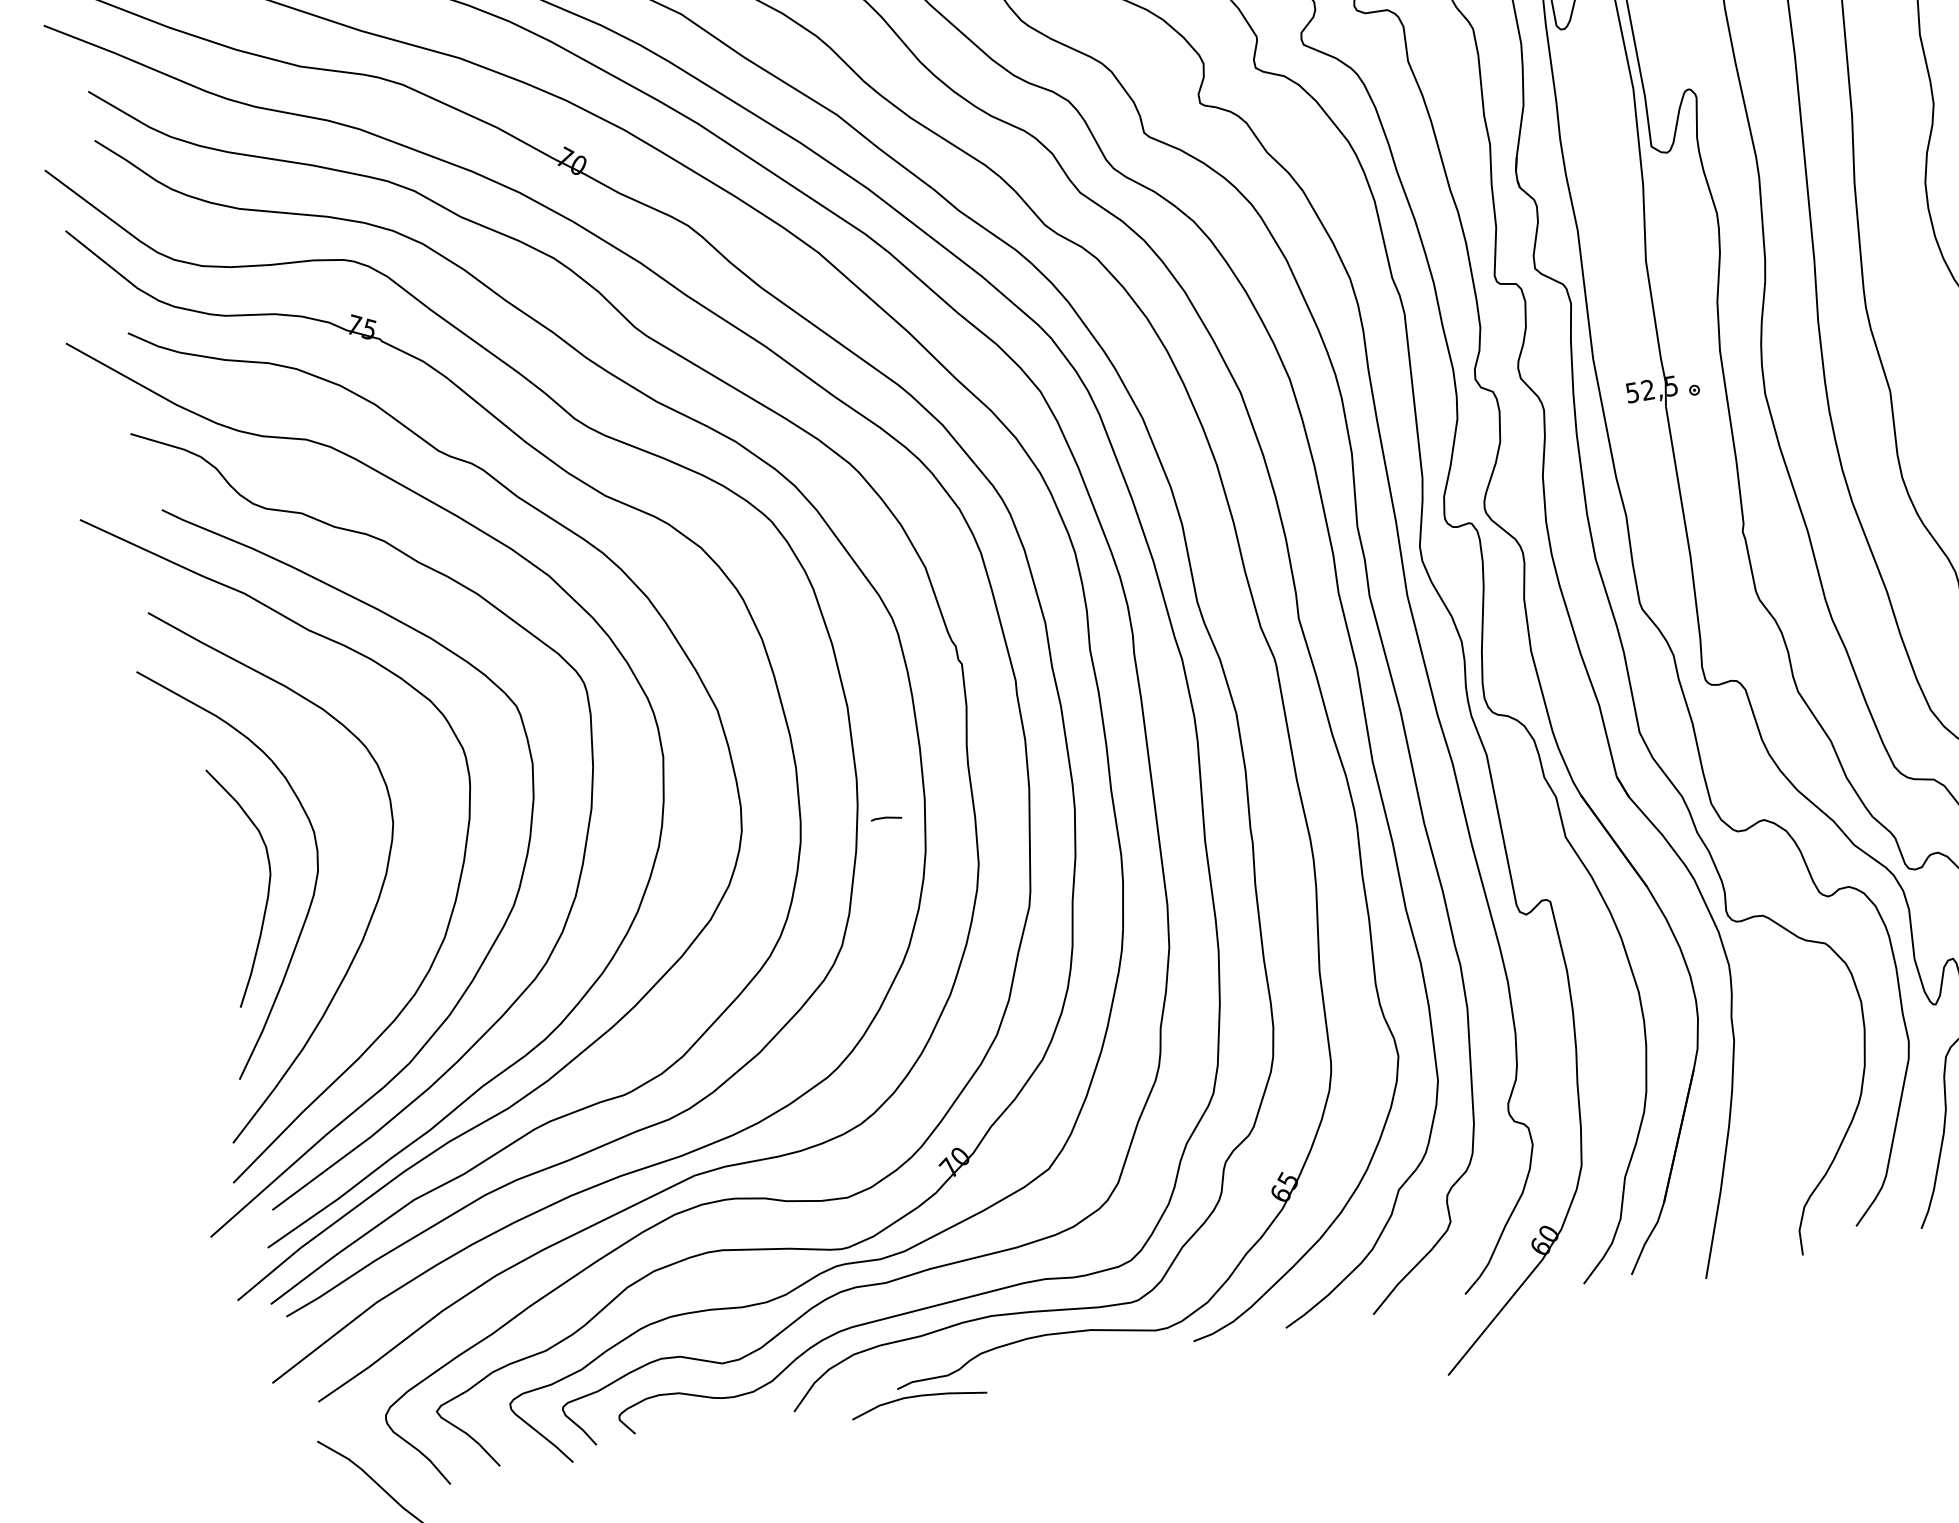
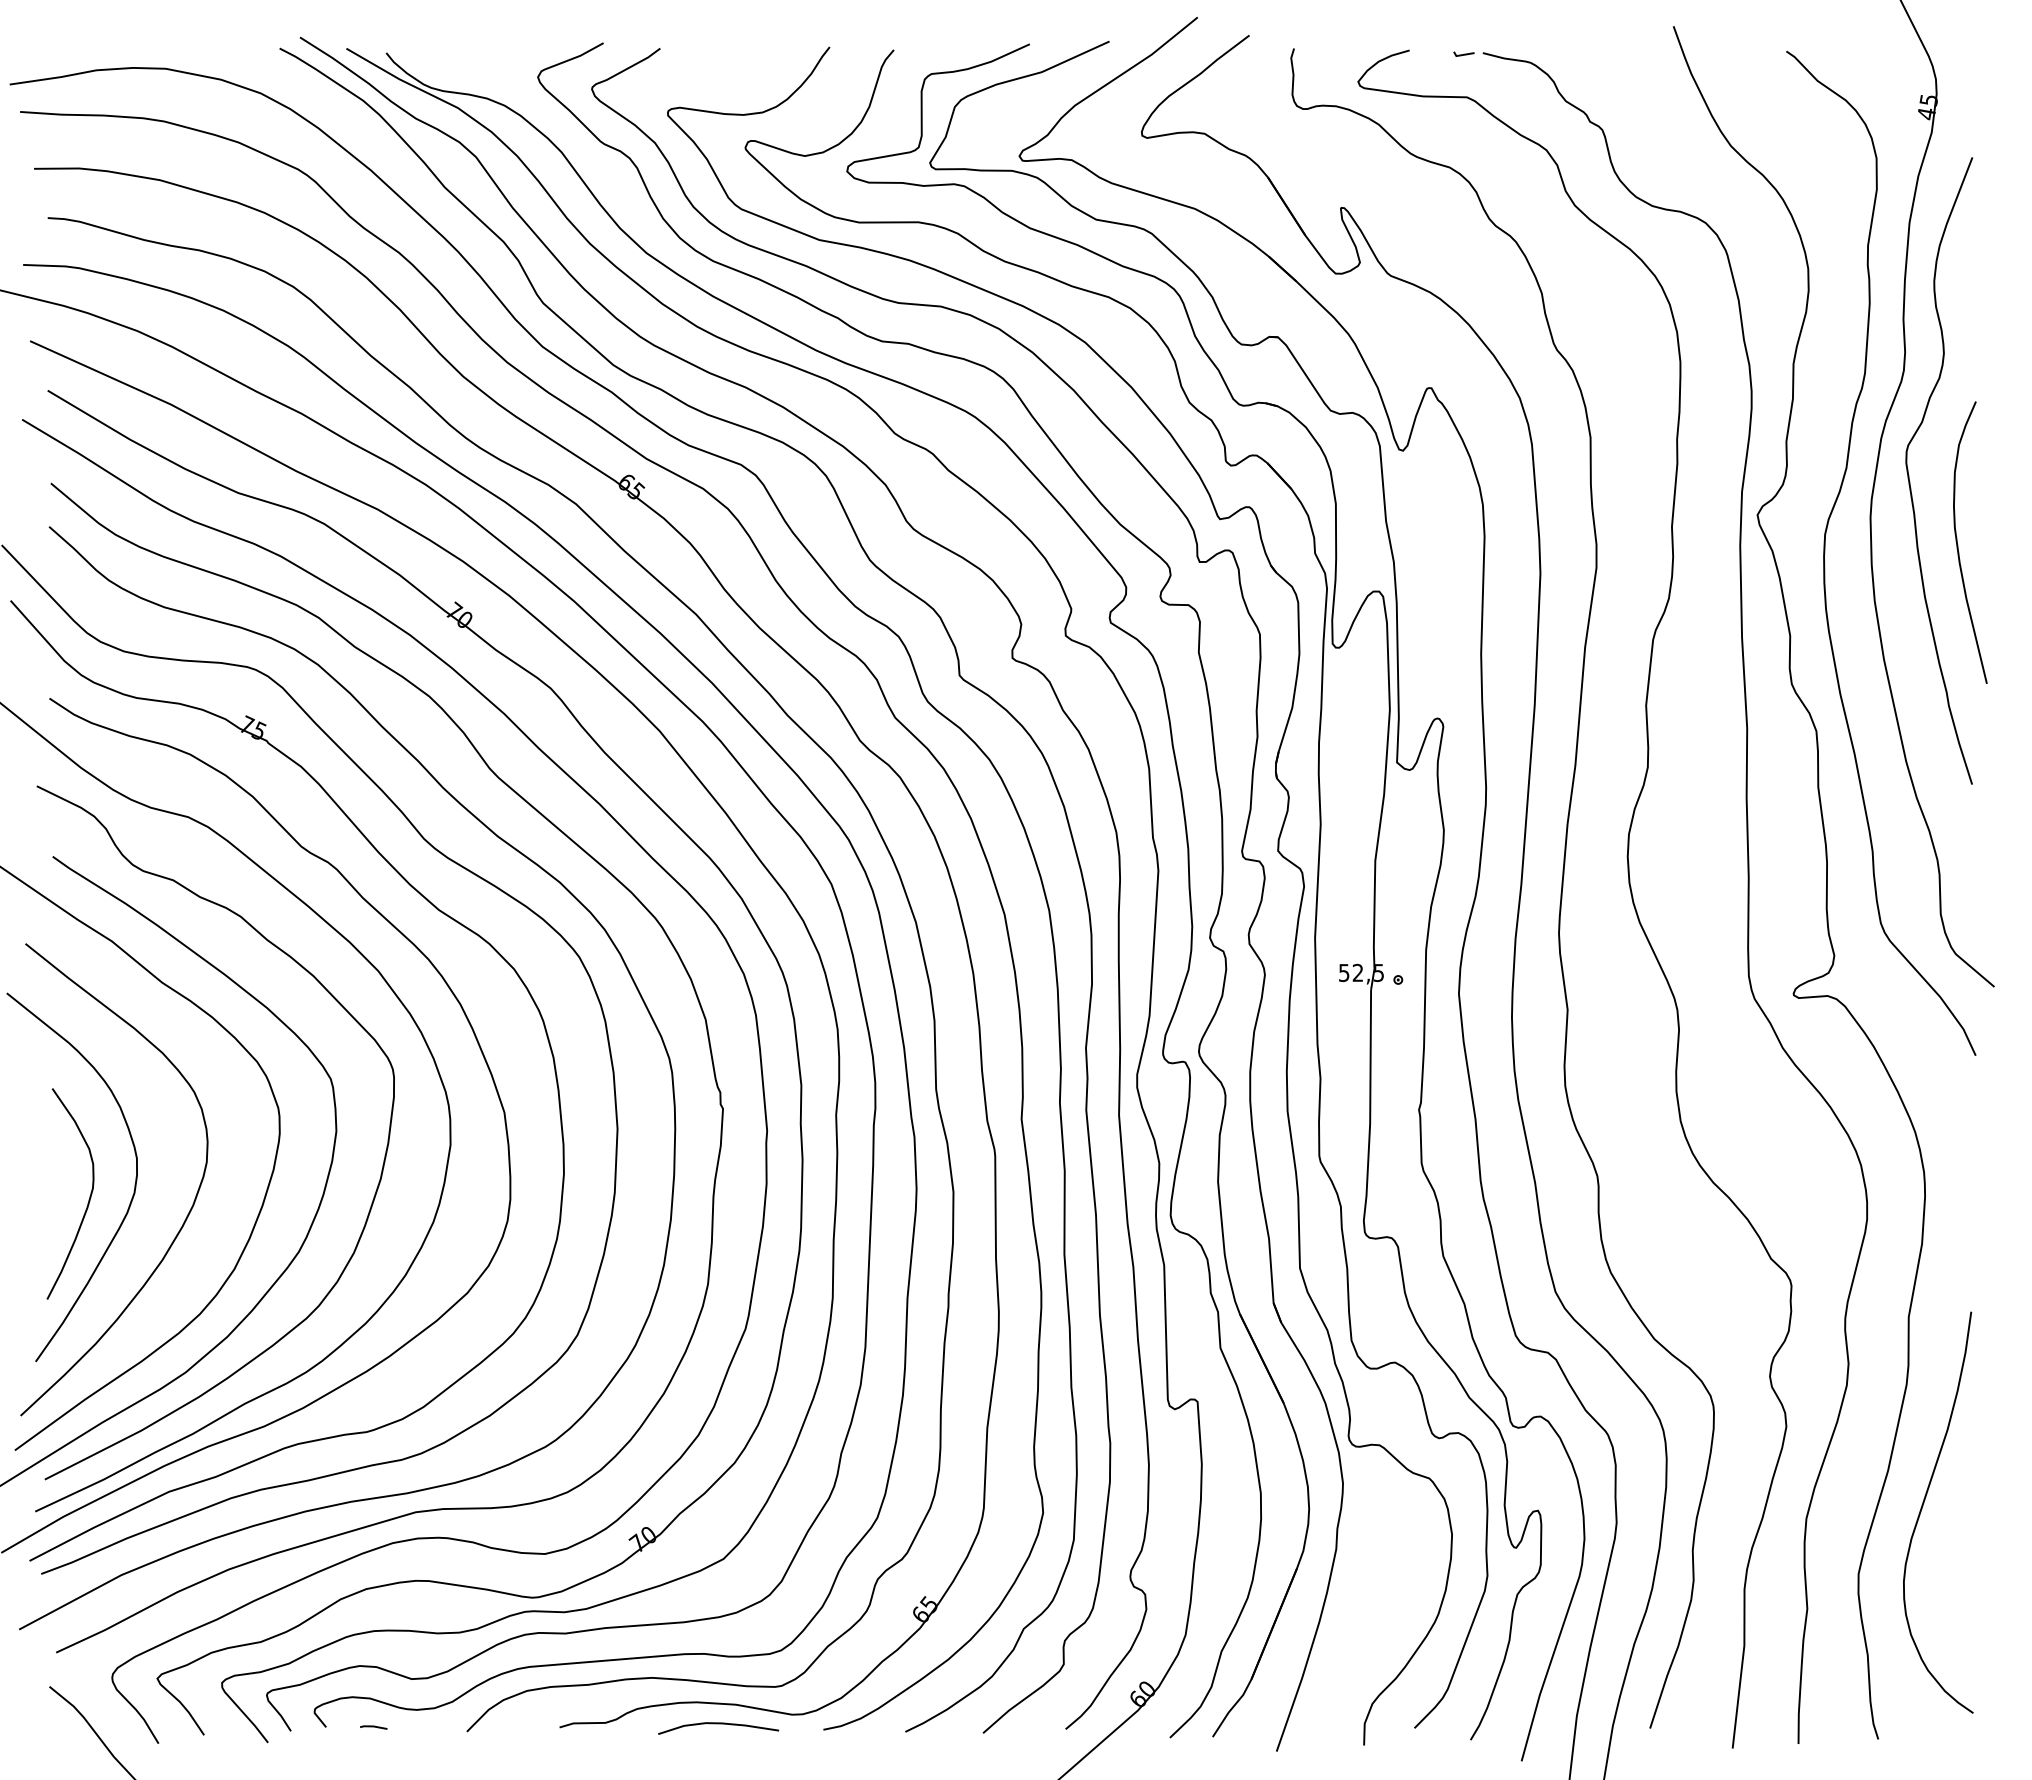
line: (886, 818) -> (373, 1727), moved
curve: (918, 1397) -> (718, 1724), moved

